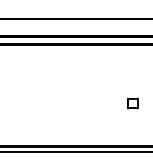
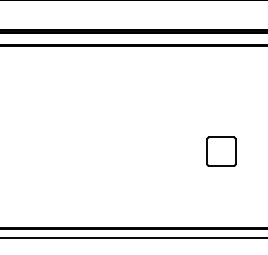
part: (132, 103) -> (221, 151), size x1.6

